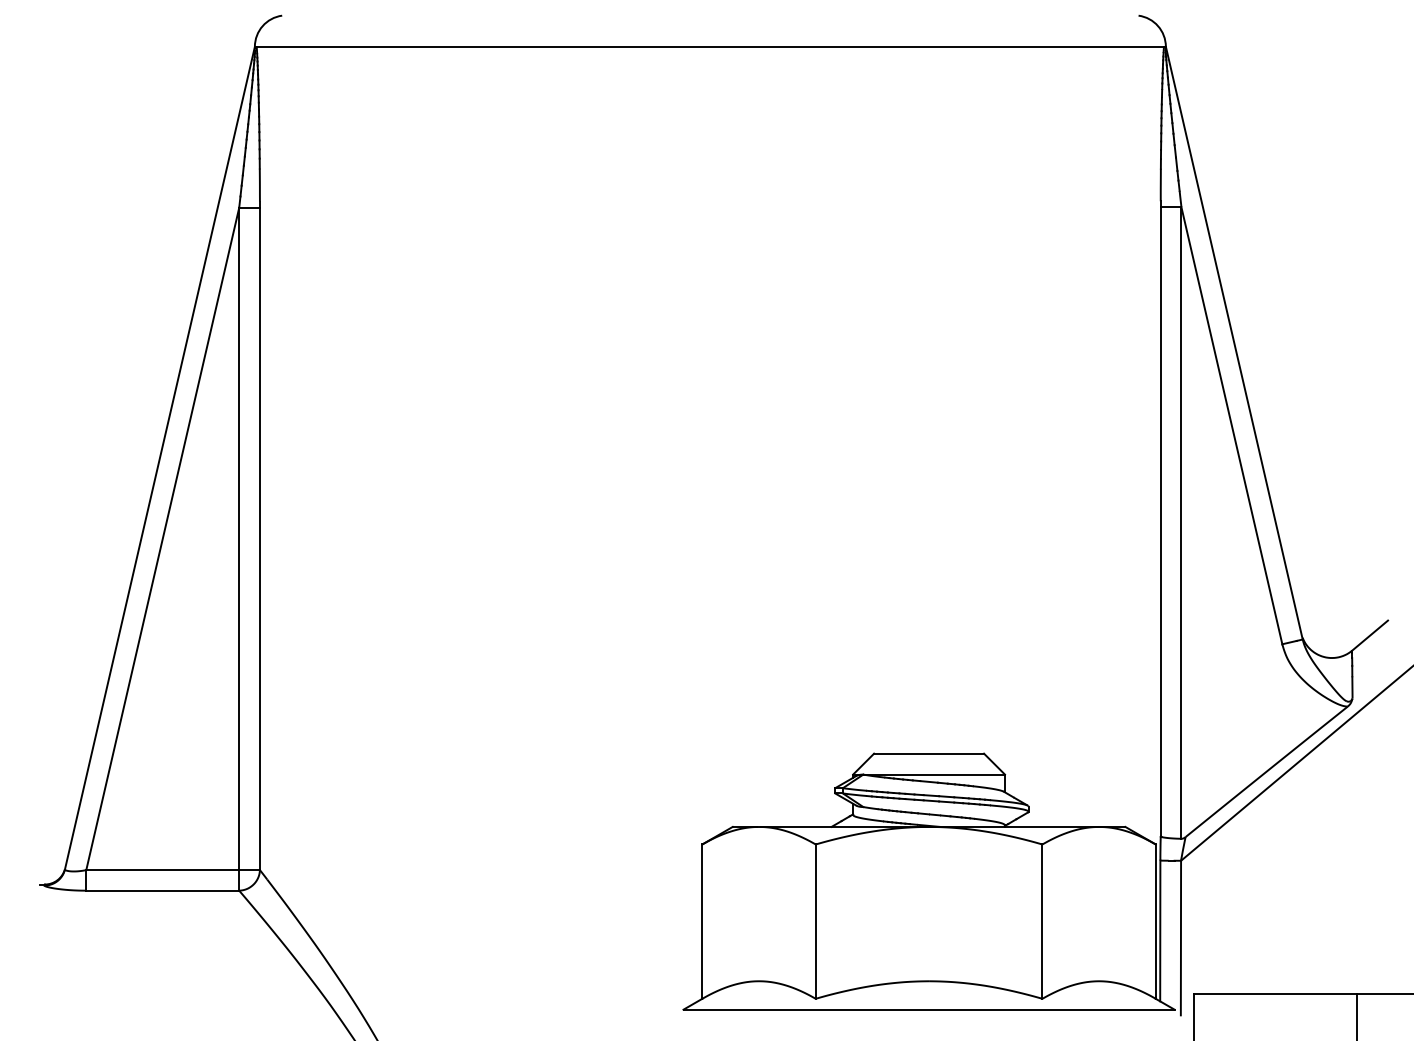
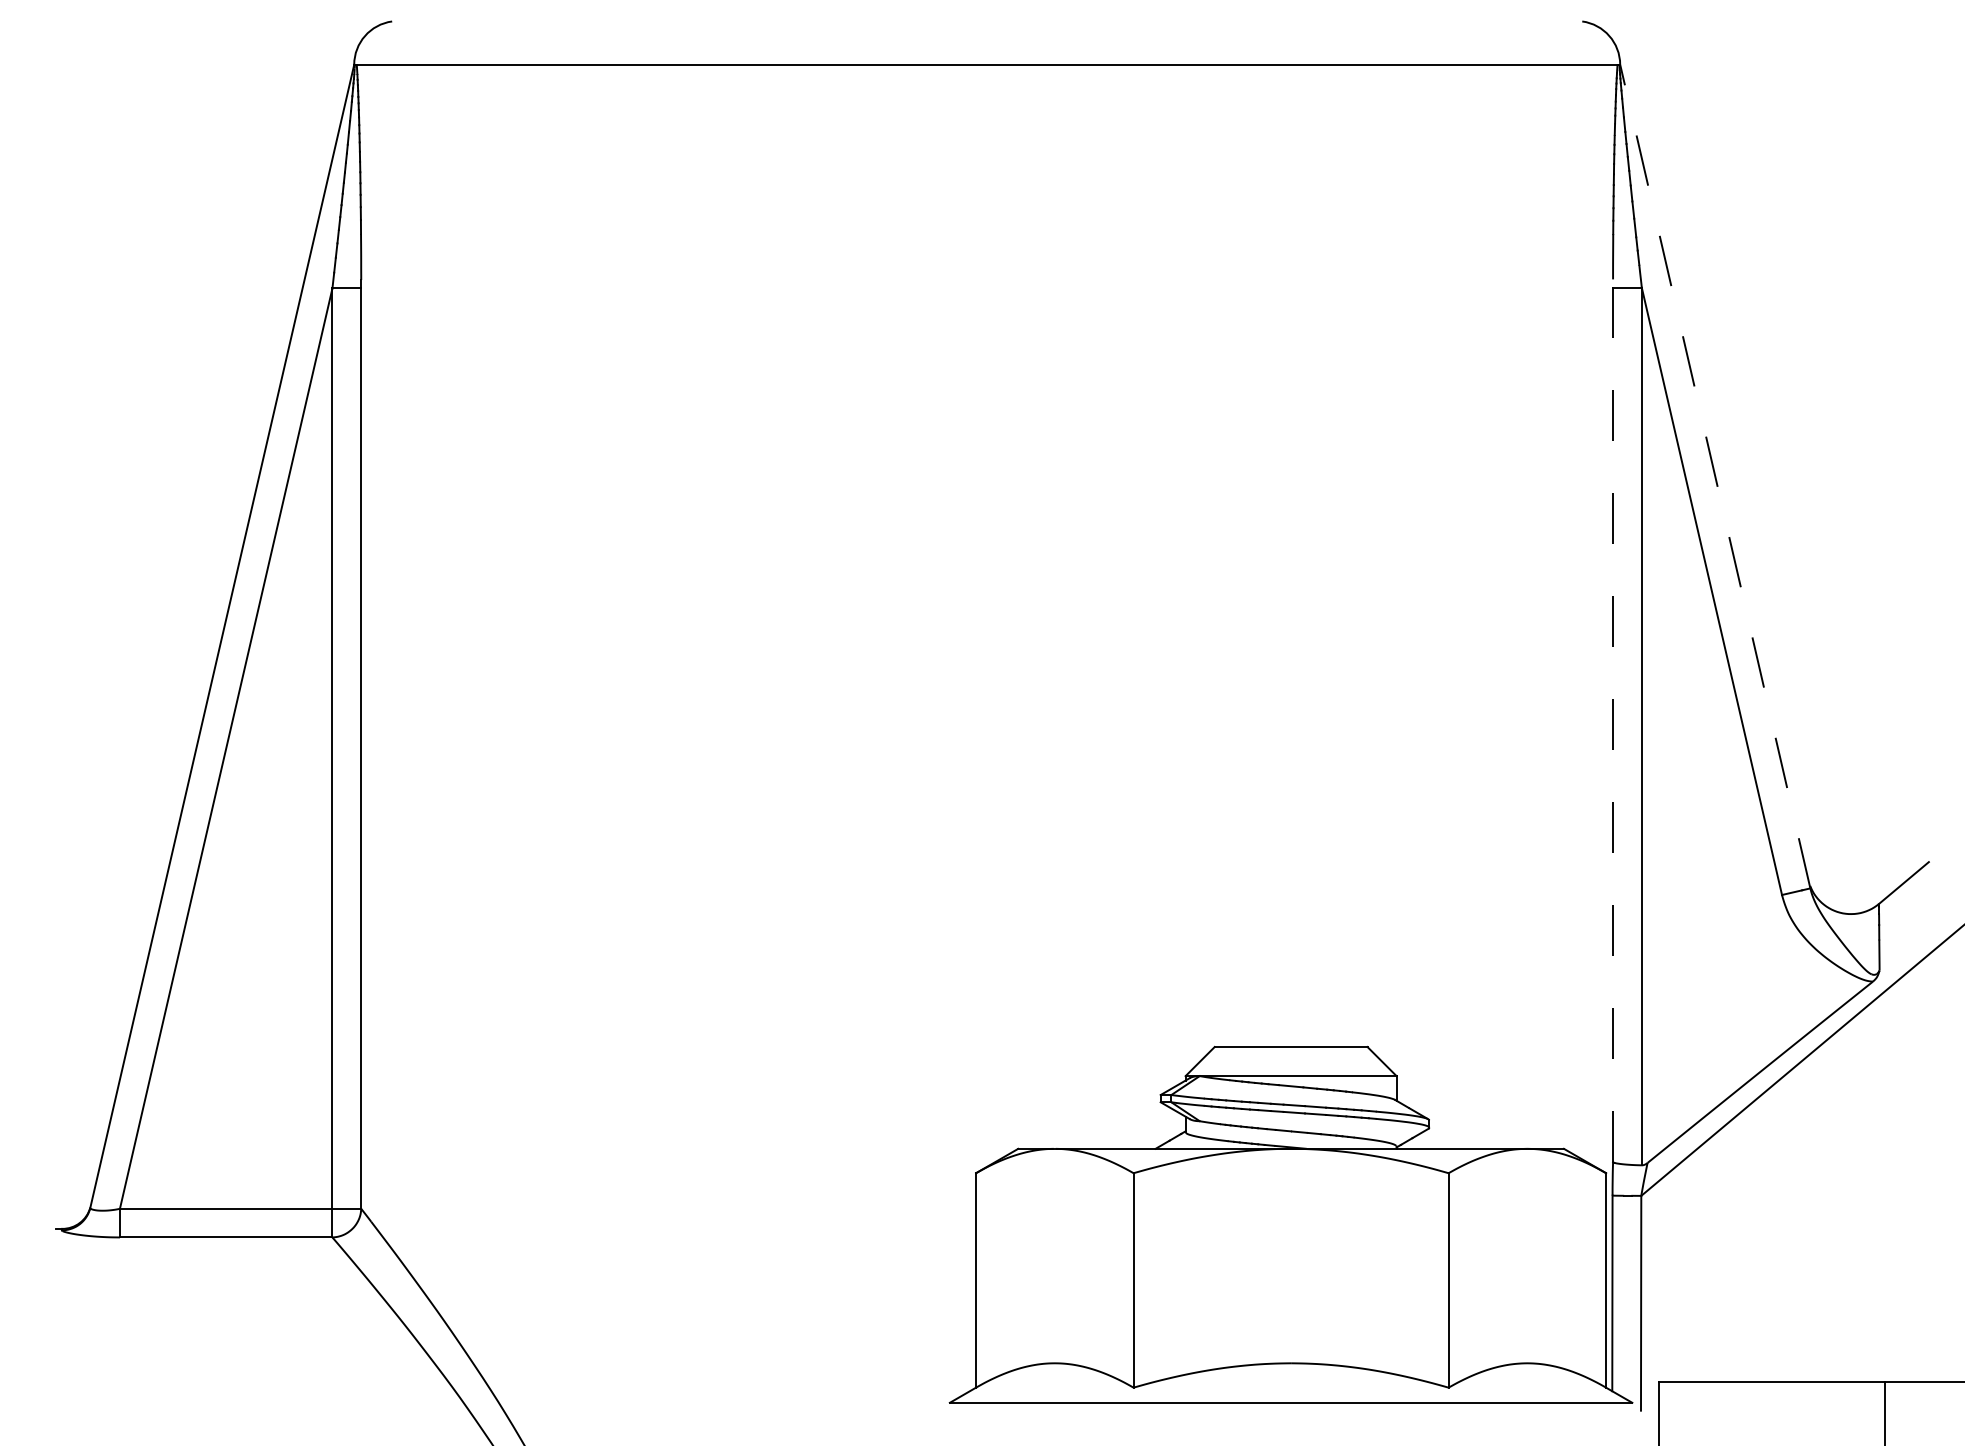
line: (1234, 343) -> (1715, 476), solid -> dashed
line: (1161, 518) -> (1613, 720), solid -> dashed

